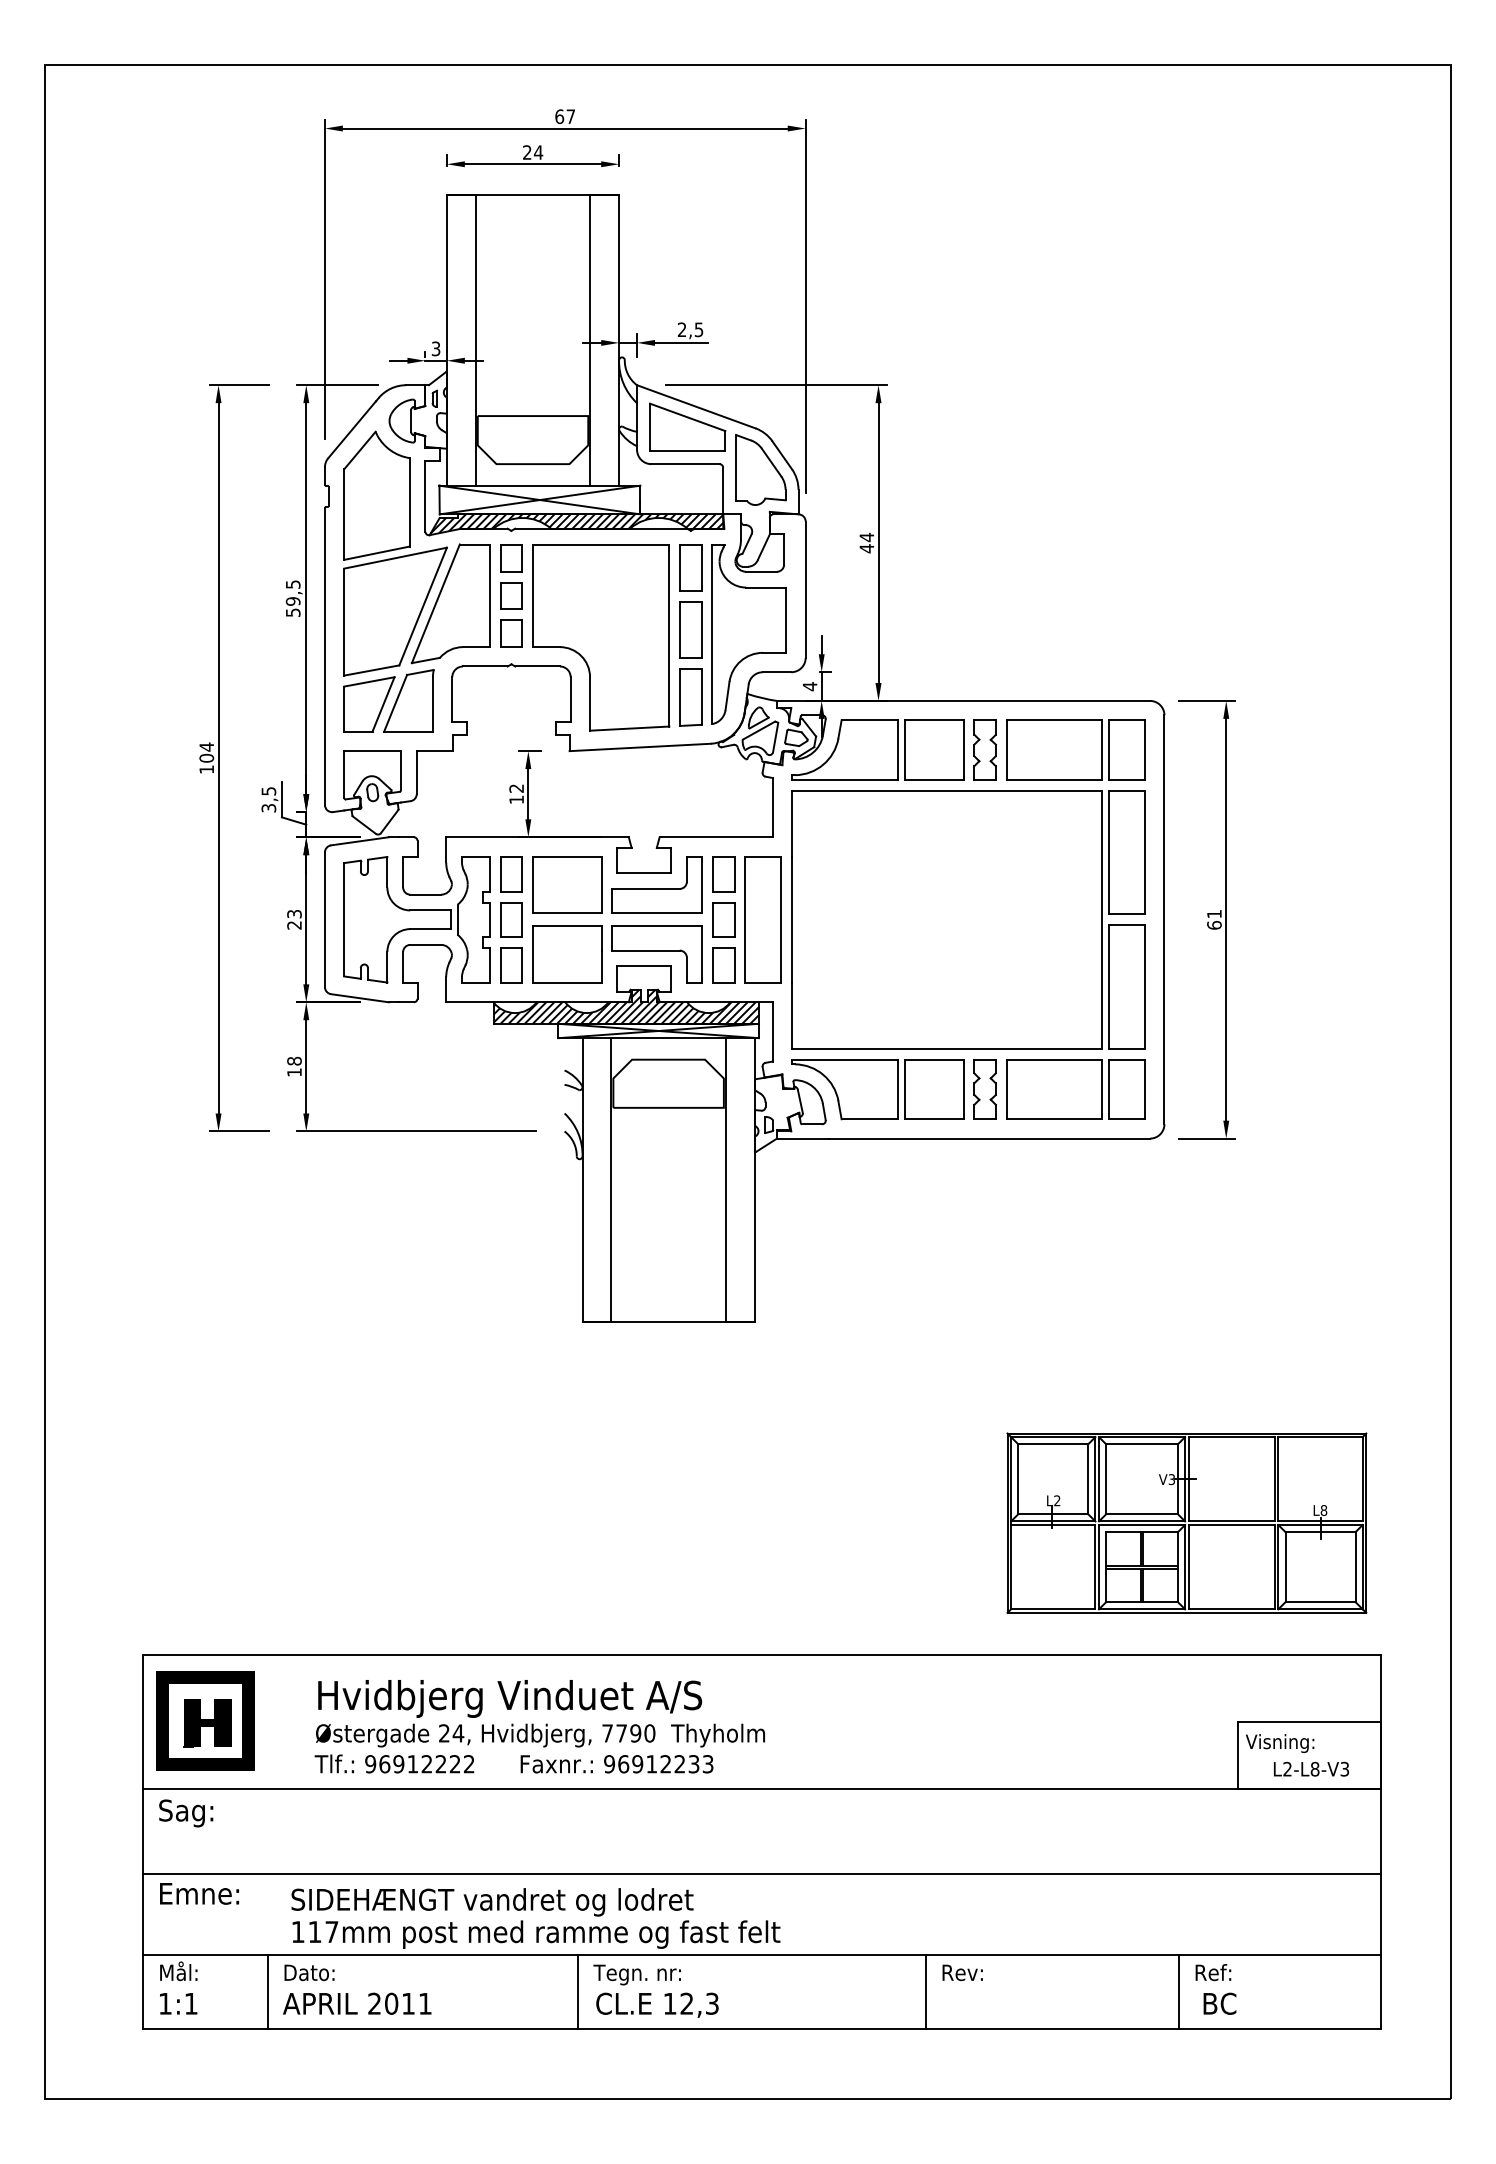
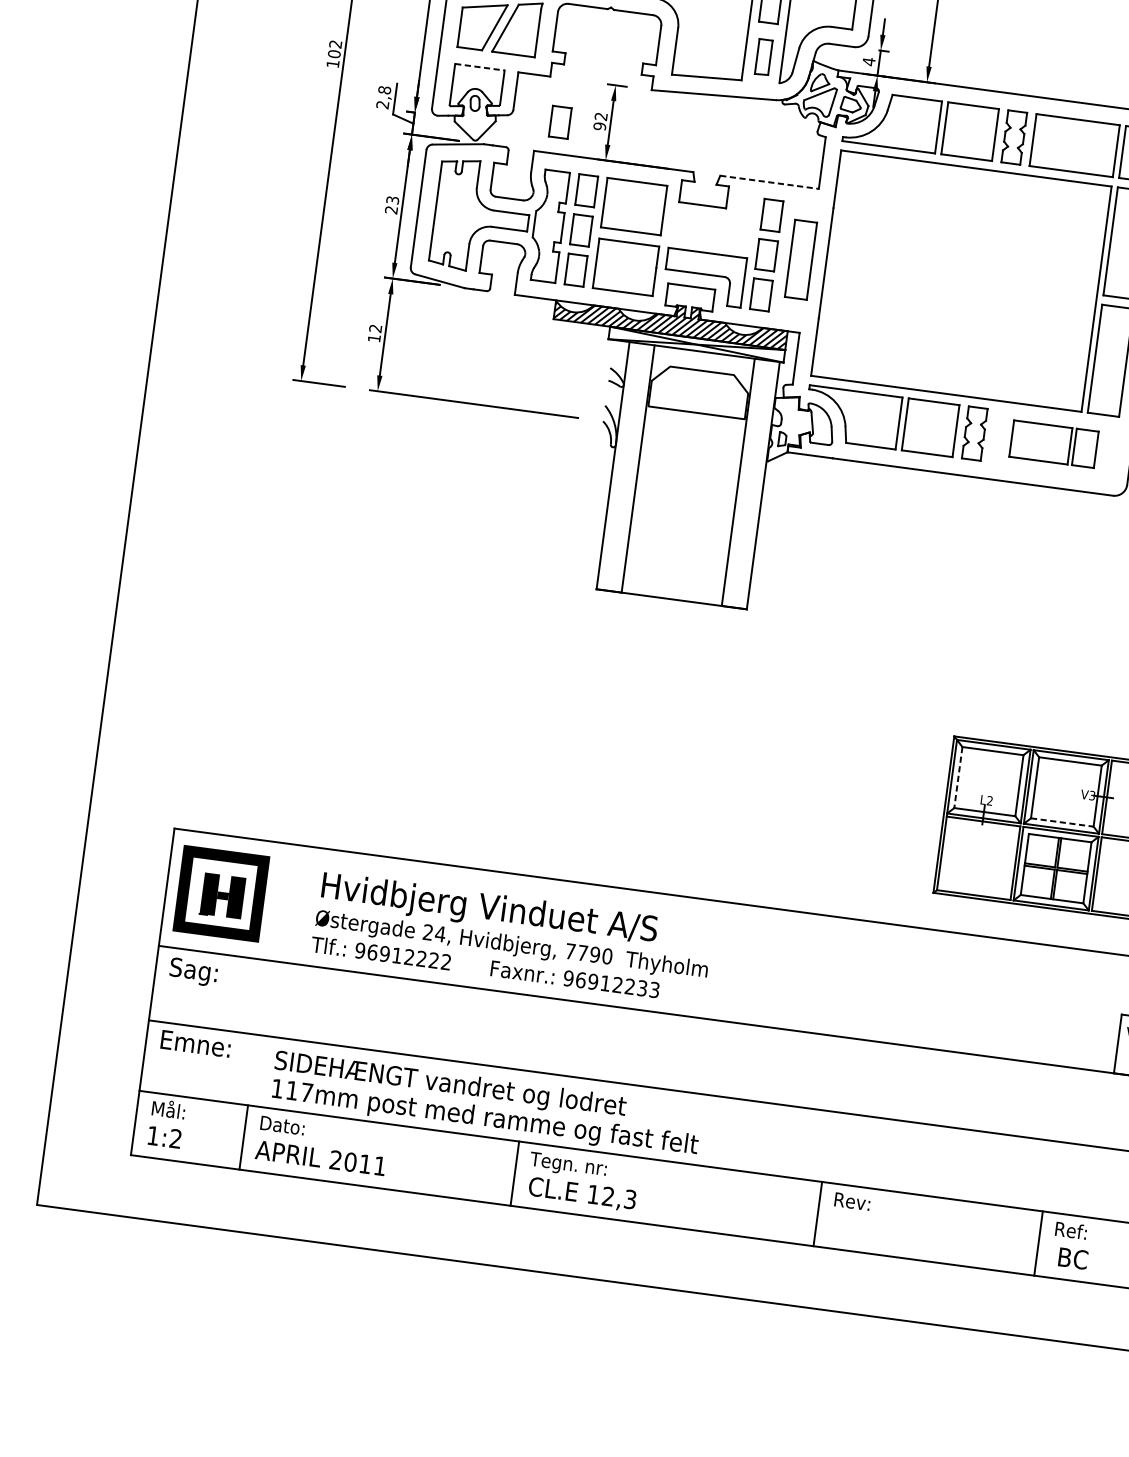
part: (690, 697) -> (763, 57), size x0.7
text: (206, 746) -> (335, 43), 104 -> 102
line: (373, 751) -> (480, 67), solid -> dashed
text: (268, 799) -> (383, 97), 3,5 -> 2,8
text: (516, 799) -> (599, 126), 12 -> 92
part: (471, 801) -> (560, 122), added
line: (716, 837) -> (769, 182), solid -> dashed
part: (656, 884) -> (712, 216), removed
part: (762, 919) -> (800, 259), size x0.7
text: (294, 1060) -> (375, 327), 18 -> 12
part: (1075, 1089) -> (1053, 444), size x0.7
line: (1018, 1479) -> (958, 777), solid -> dashed
line: (1142, 1514) -> (1062, 822), solid -> dashed
text: (190, 2003) -> (175, 1138), 1:1 -> 1:2

